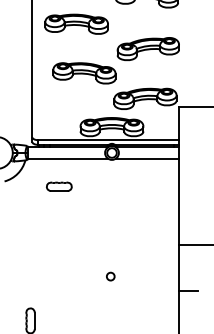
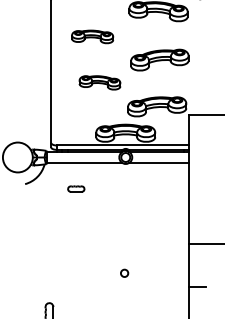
part: (76, 23) -> (92, 36), size x0.7
part: (83, 72) -> (99, 82), size x0.7
part: (58, 186) -> (75, 188), size x0.7

